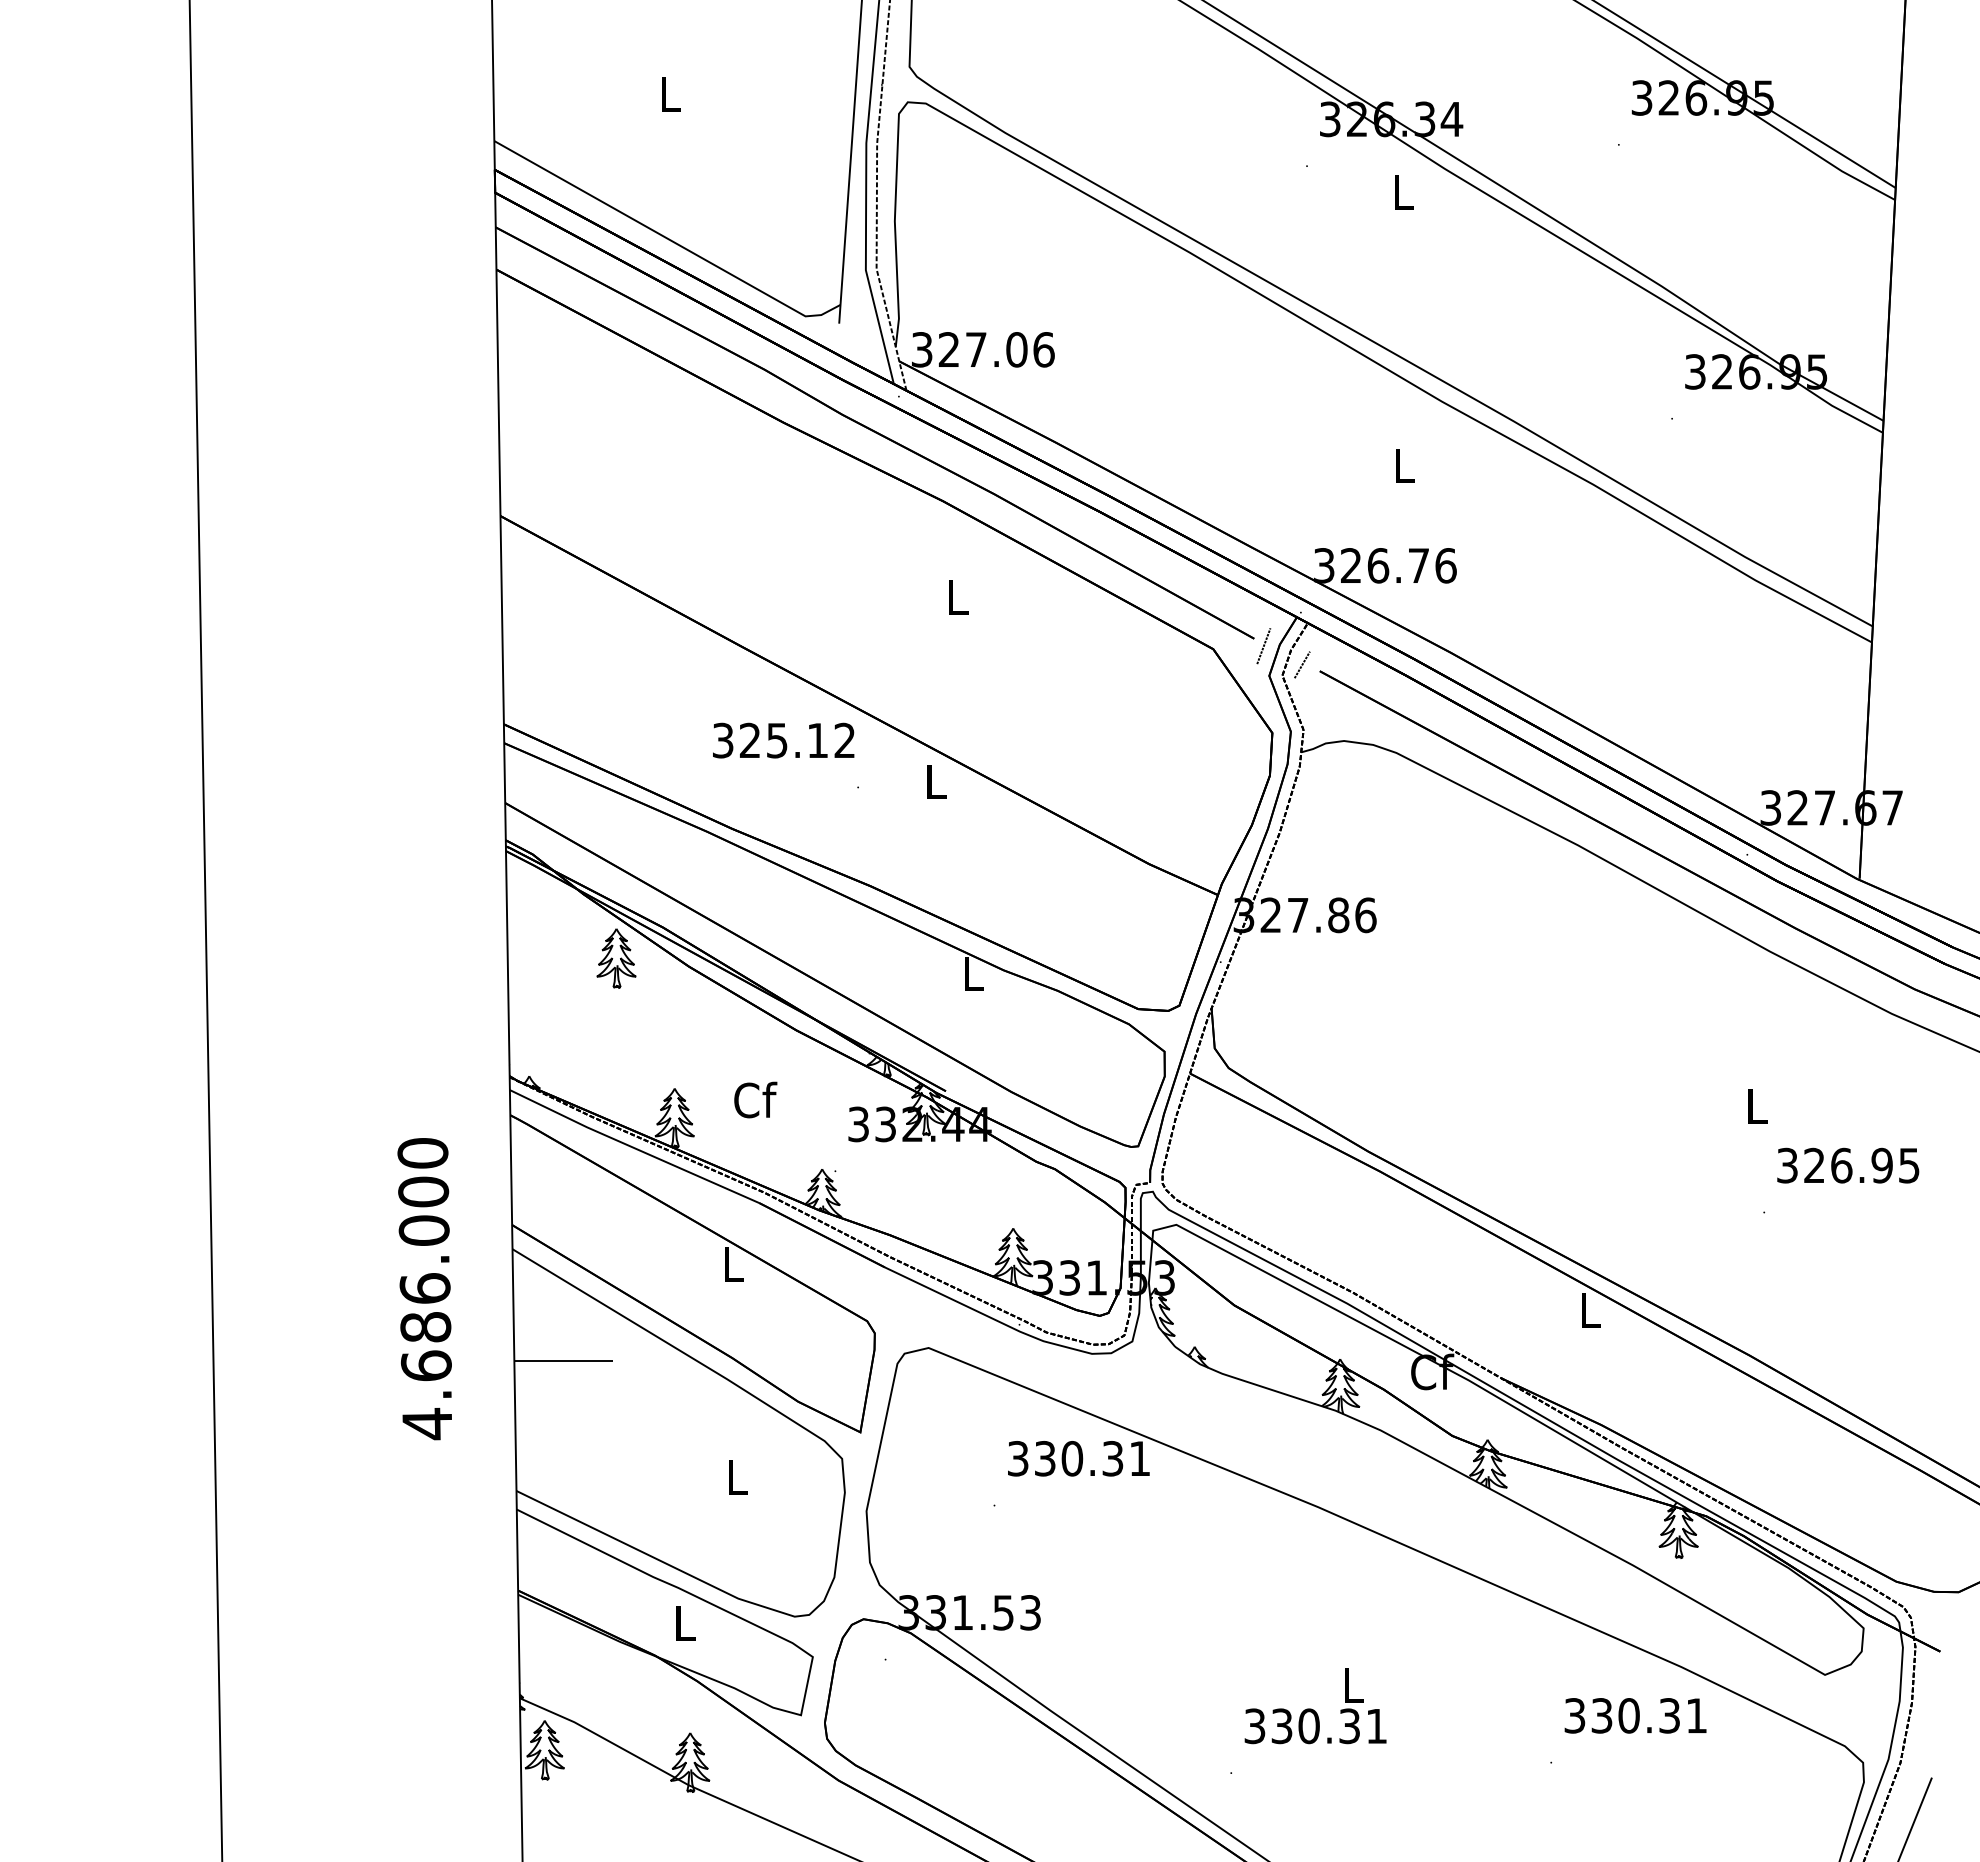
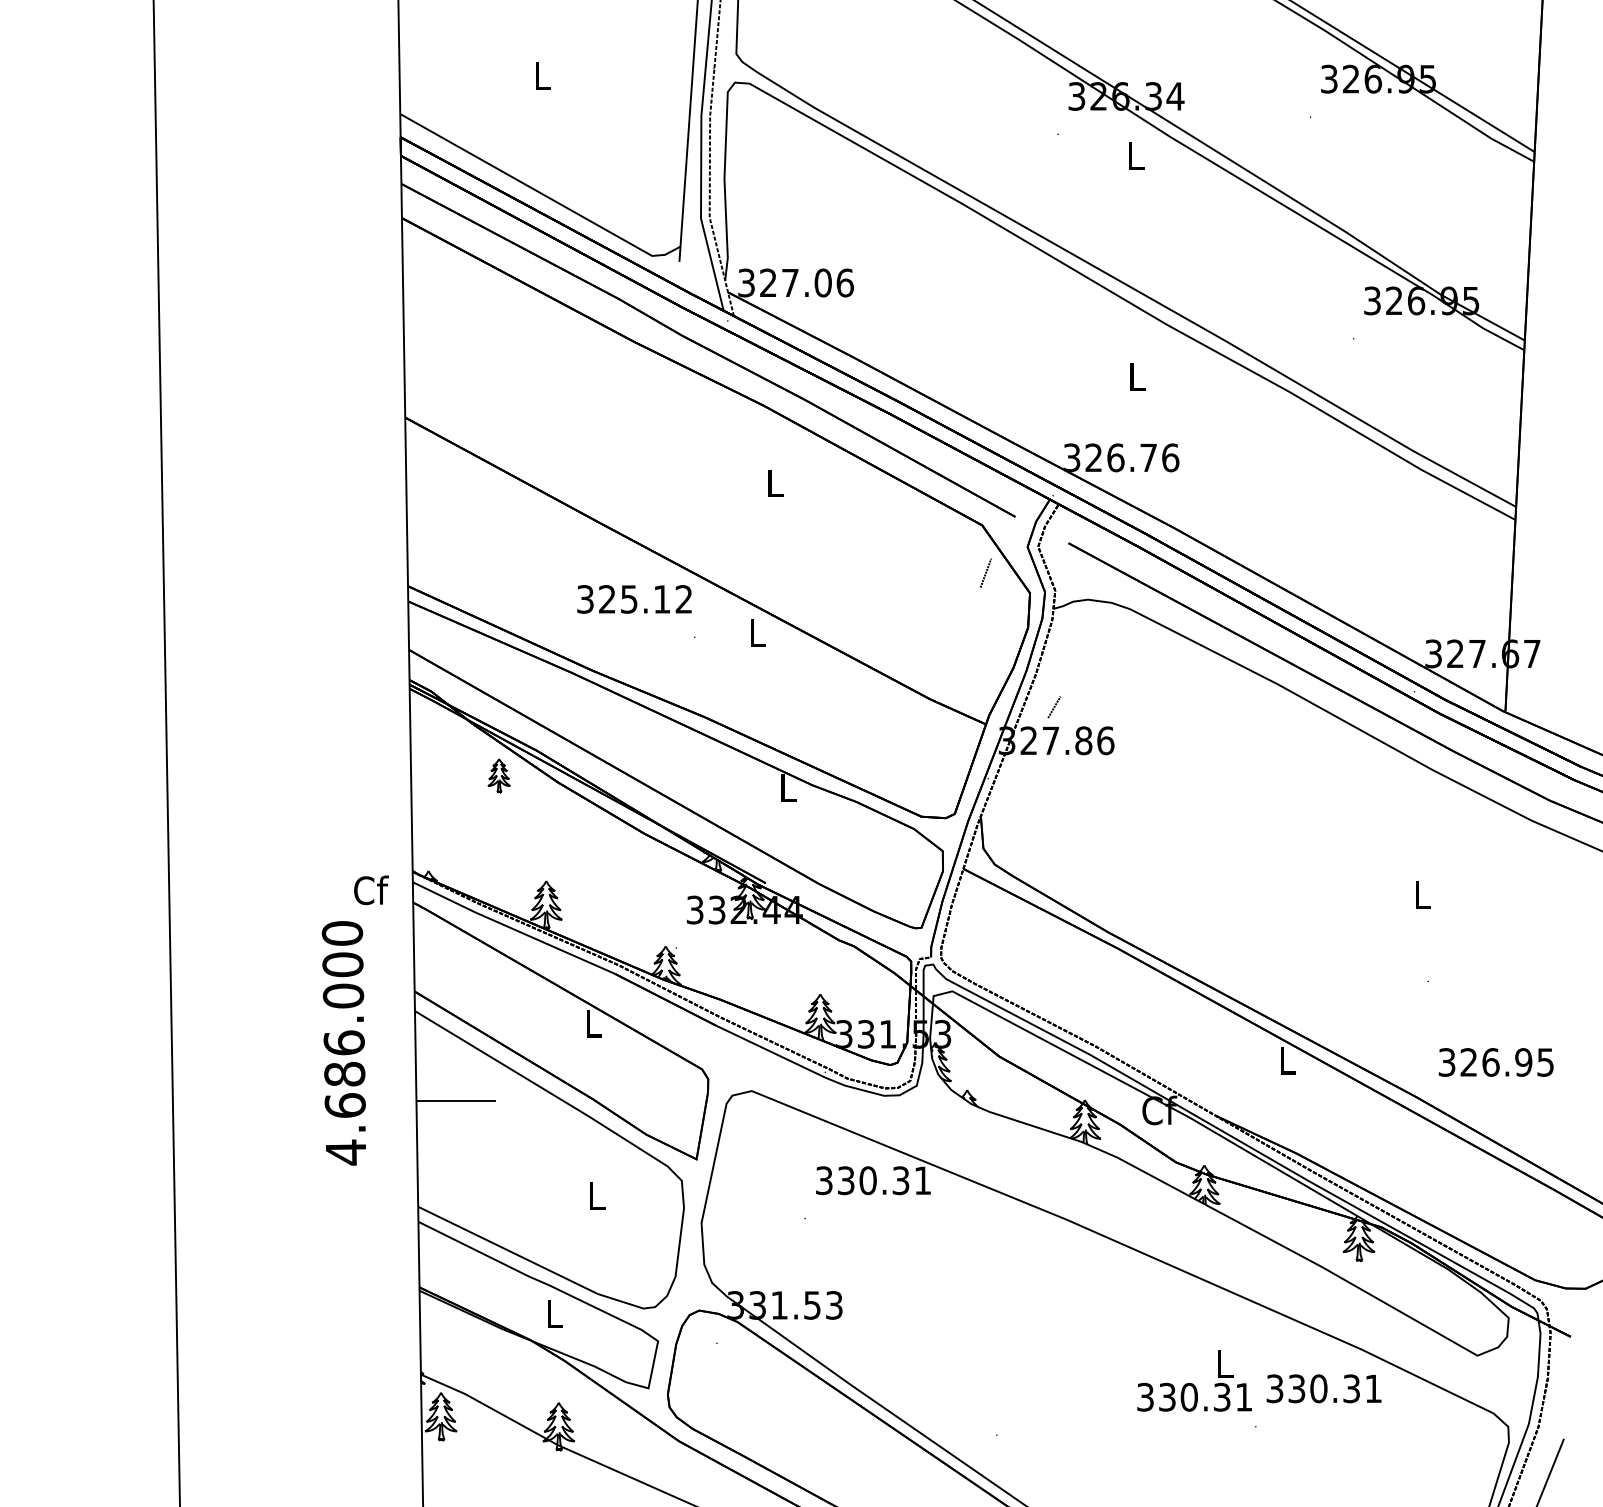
line: (1263, 646) -> (985, 573), moved
line: (1302, 664) -> (1054, 706), moved
part: (616, 958) -> (499, 775), size x0.7
text: (755, 1099) -> (371, 889), moved
text: (1848, 1165) -> (1496, 1062), moved
text: (1315, 1706) -> (1194, 1381), moved

